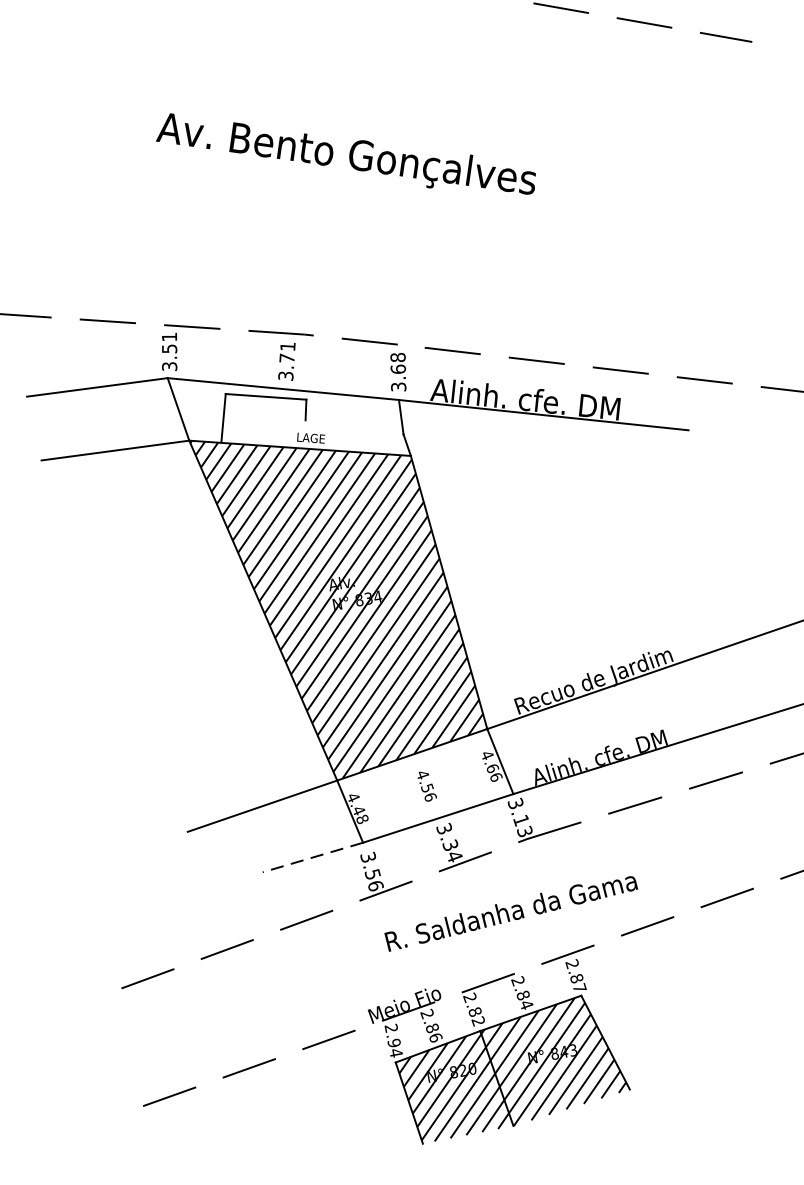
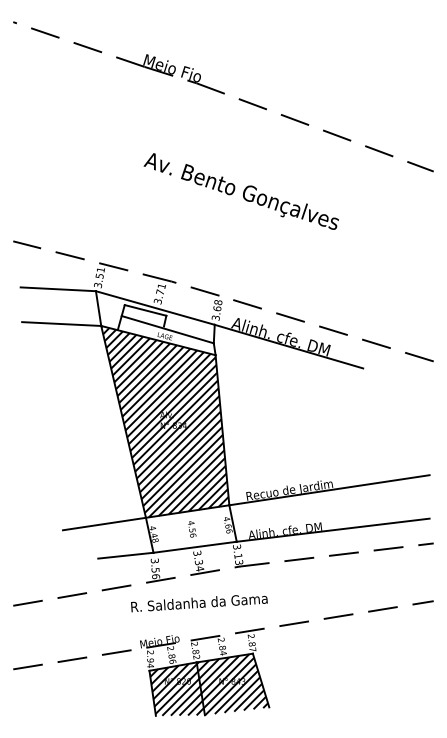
text: (343, 155) -> (240, 191), moved
line: (313, 424) -> (167, 329), added
line: (312, 857) -> (125, 555), dashed -> solid
text: (511, 912) -> (199, 603), moved

